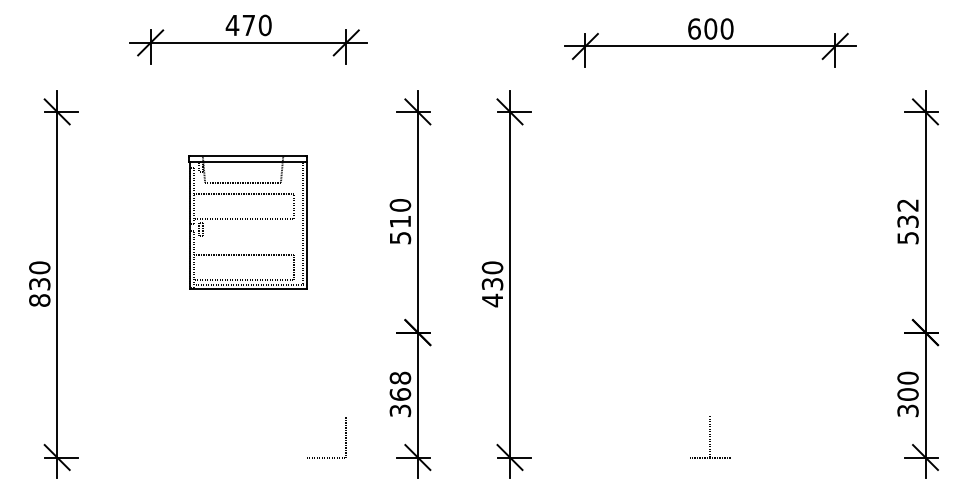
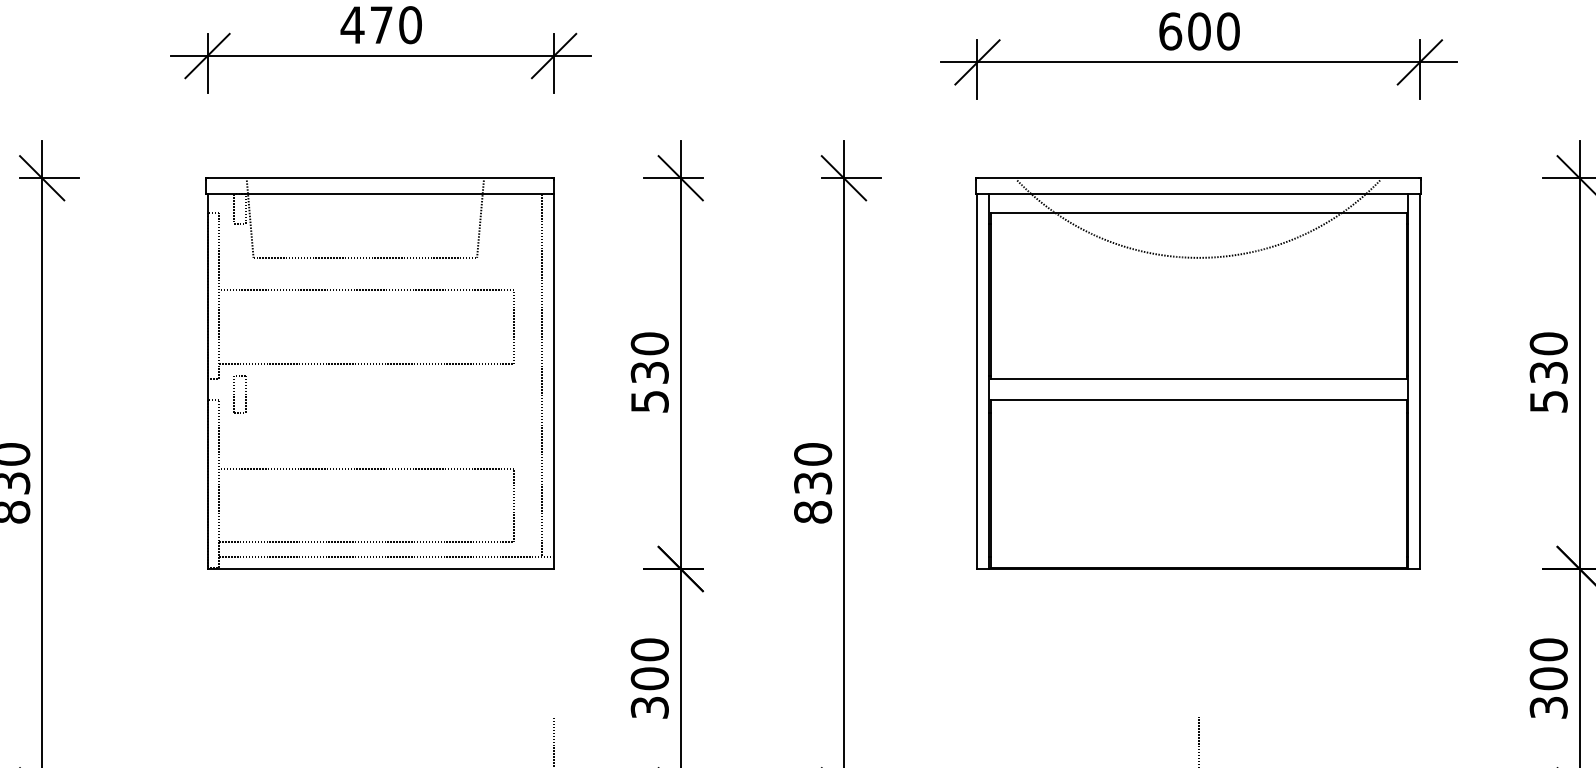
text: (907, 205) -> (1547, 343), 532 -> 530
text: (400, 221) -> (650, 372), 510 -> 530
part: (247, 222) -> (379, 374), size x1.67
part: (710, 222) -> (1198, 374), added
text: (492, 300) -> (812, 512), 430 -> 830
text: (399, 385) -> (648, 662), 368 -> 300

